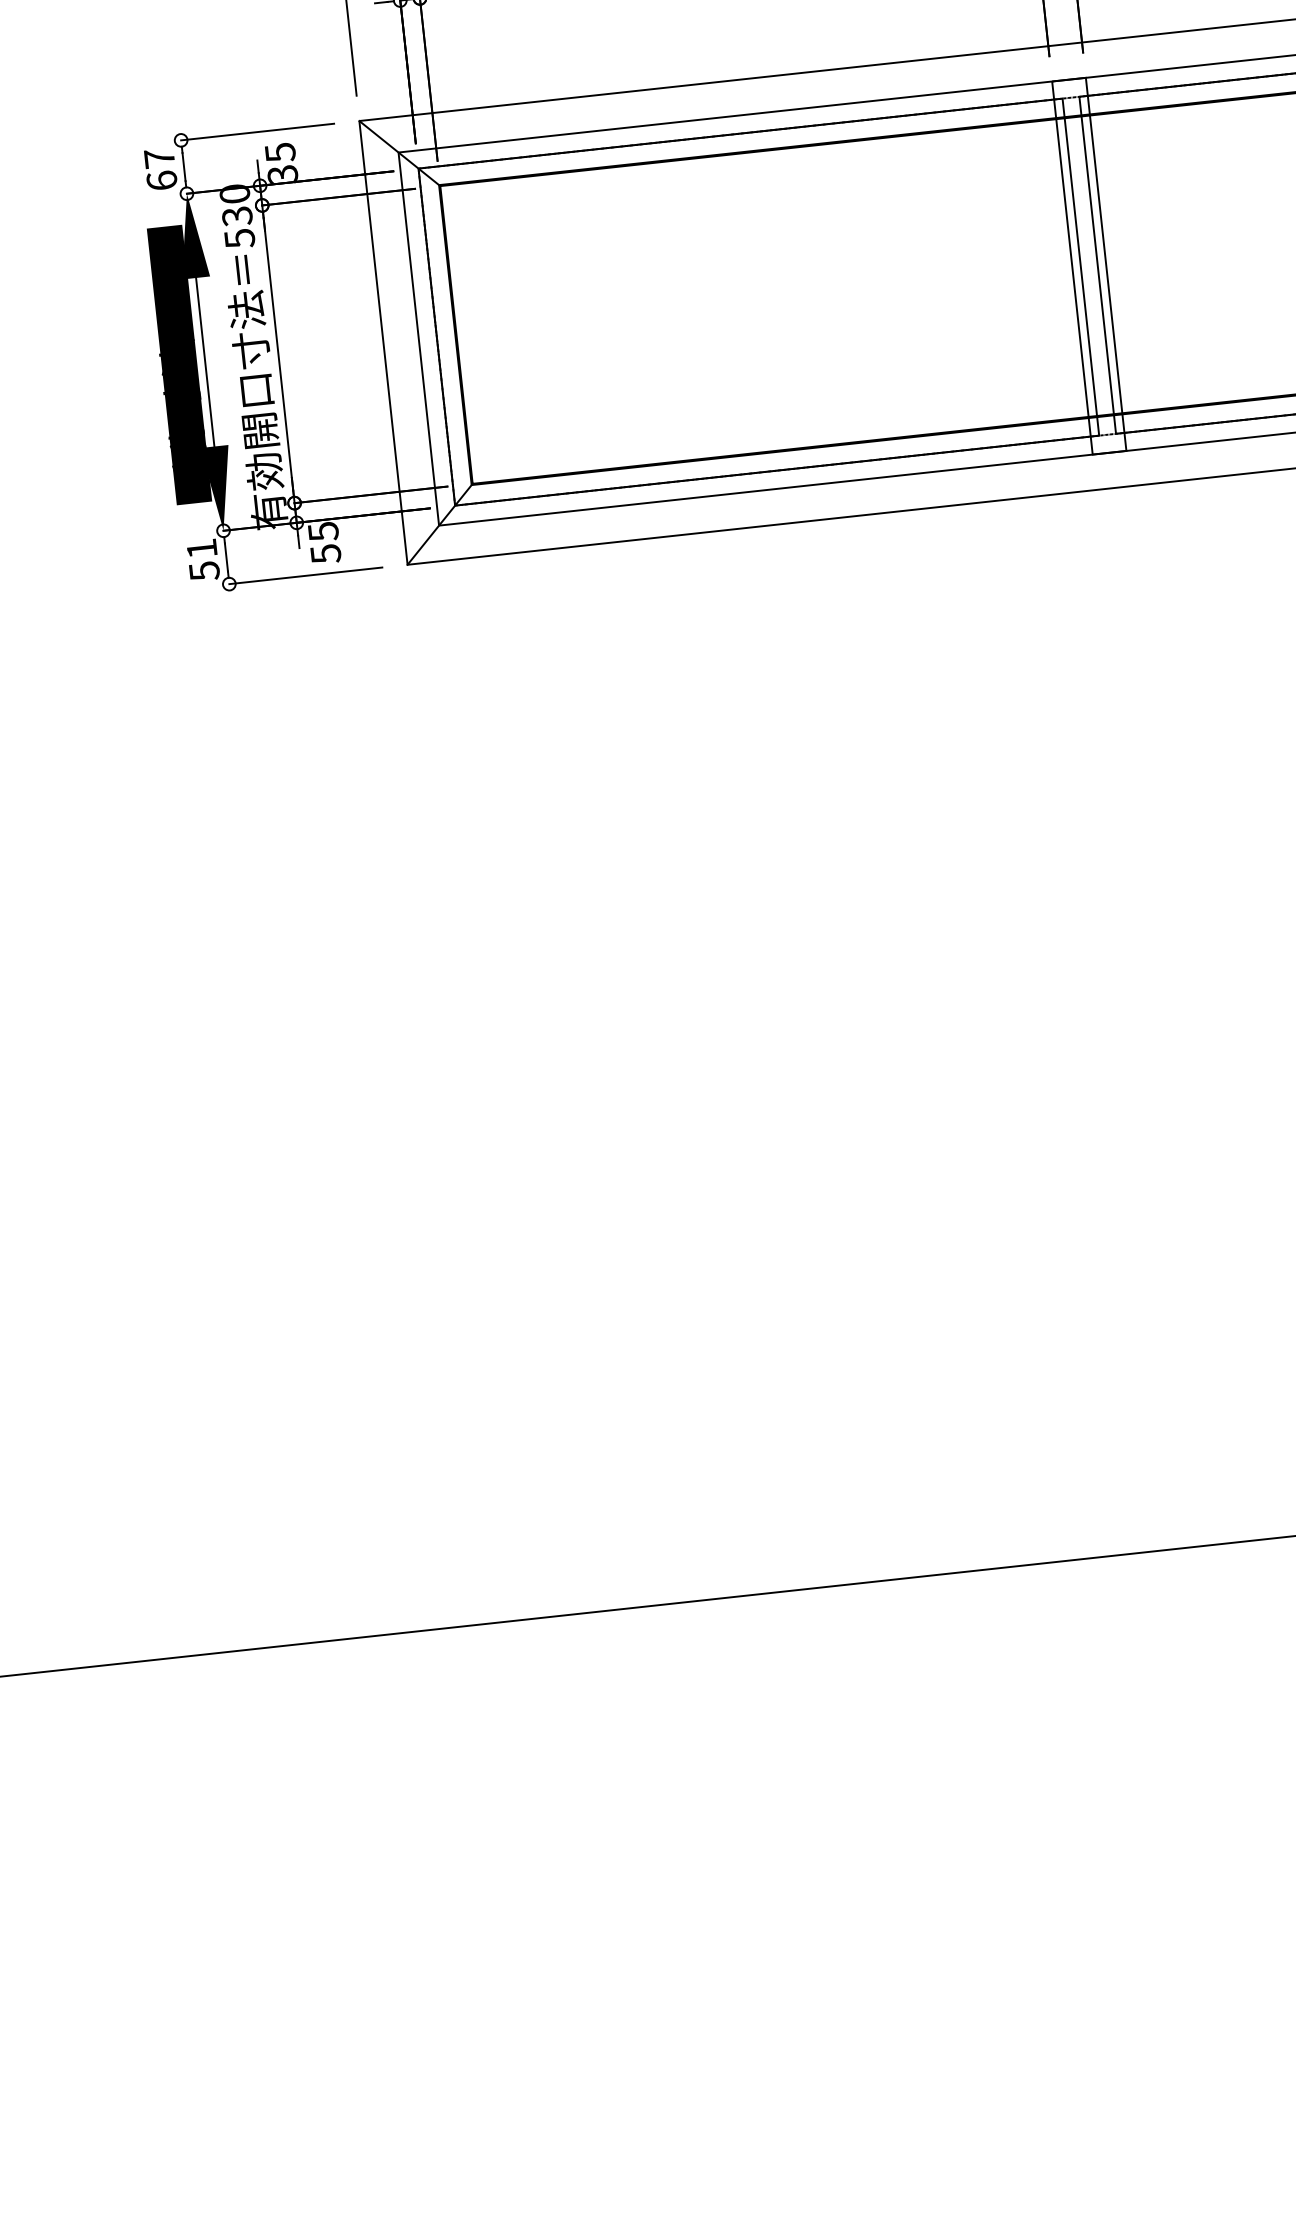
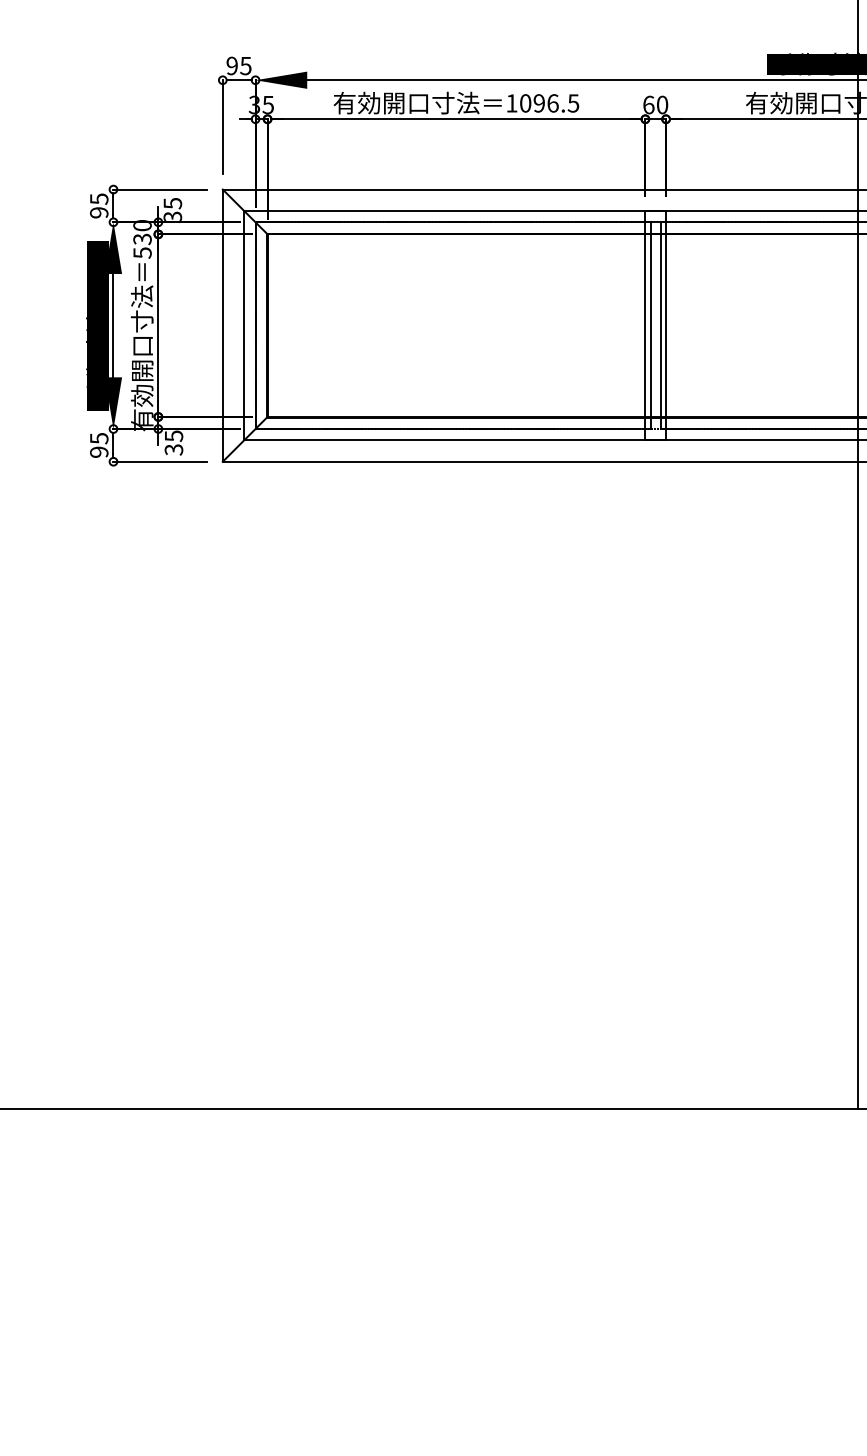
text: (161, 168) -> (99, 205), 67 -> 95
text: (325, 553) -> (173, 449), 55 -> 35
text: (203, 560) -> (99, 445), 51 -> 95

